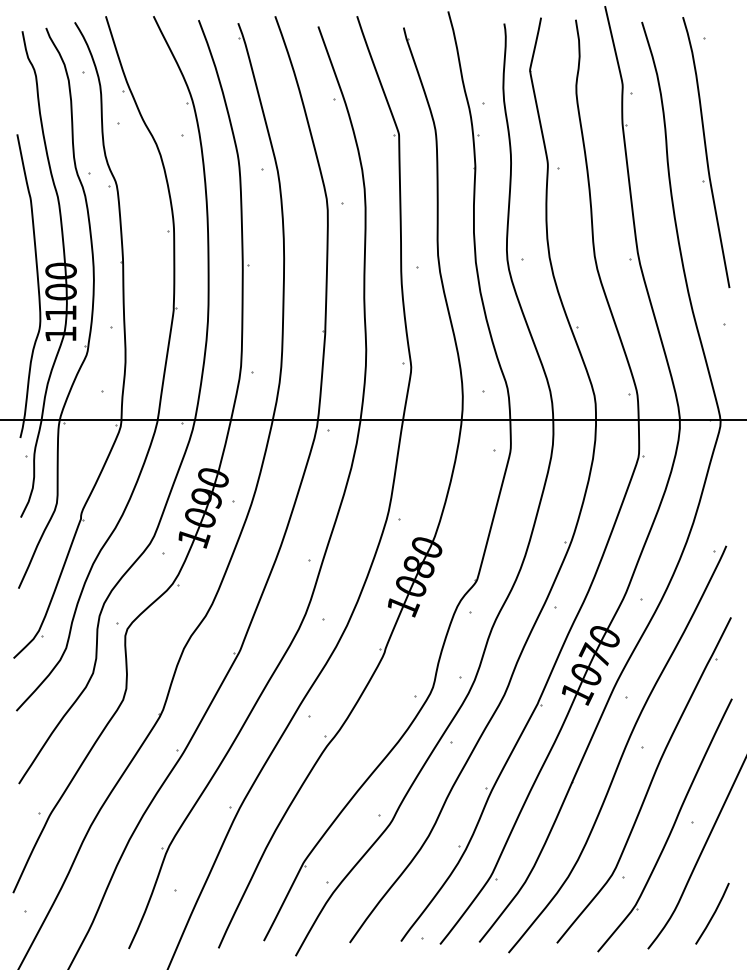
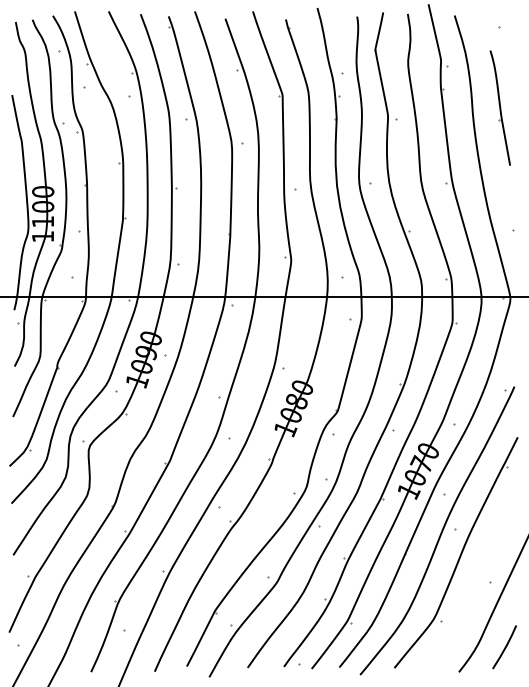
part: (706, 152) -> (500, 107), size x0.6
part: (671, 828) -> (475, 586), removed

